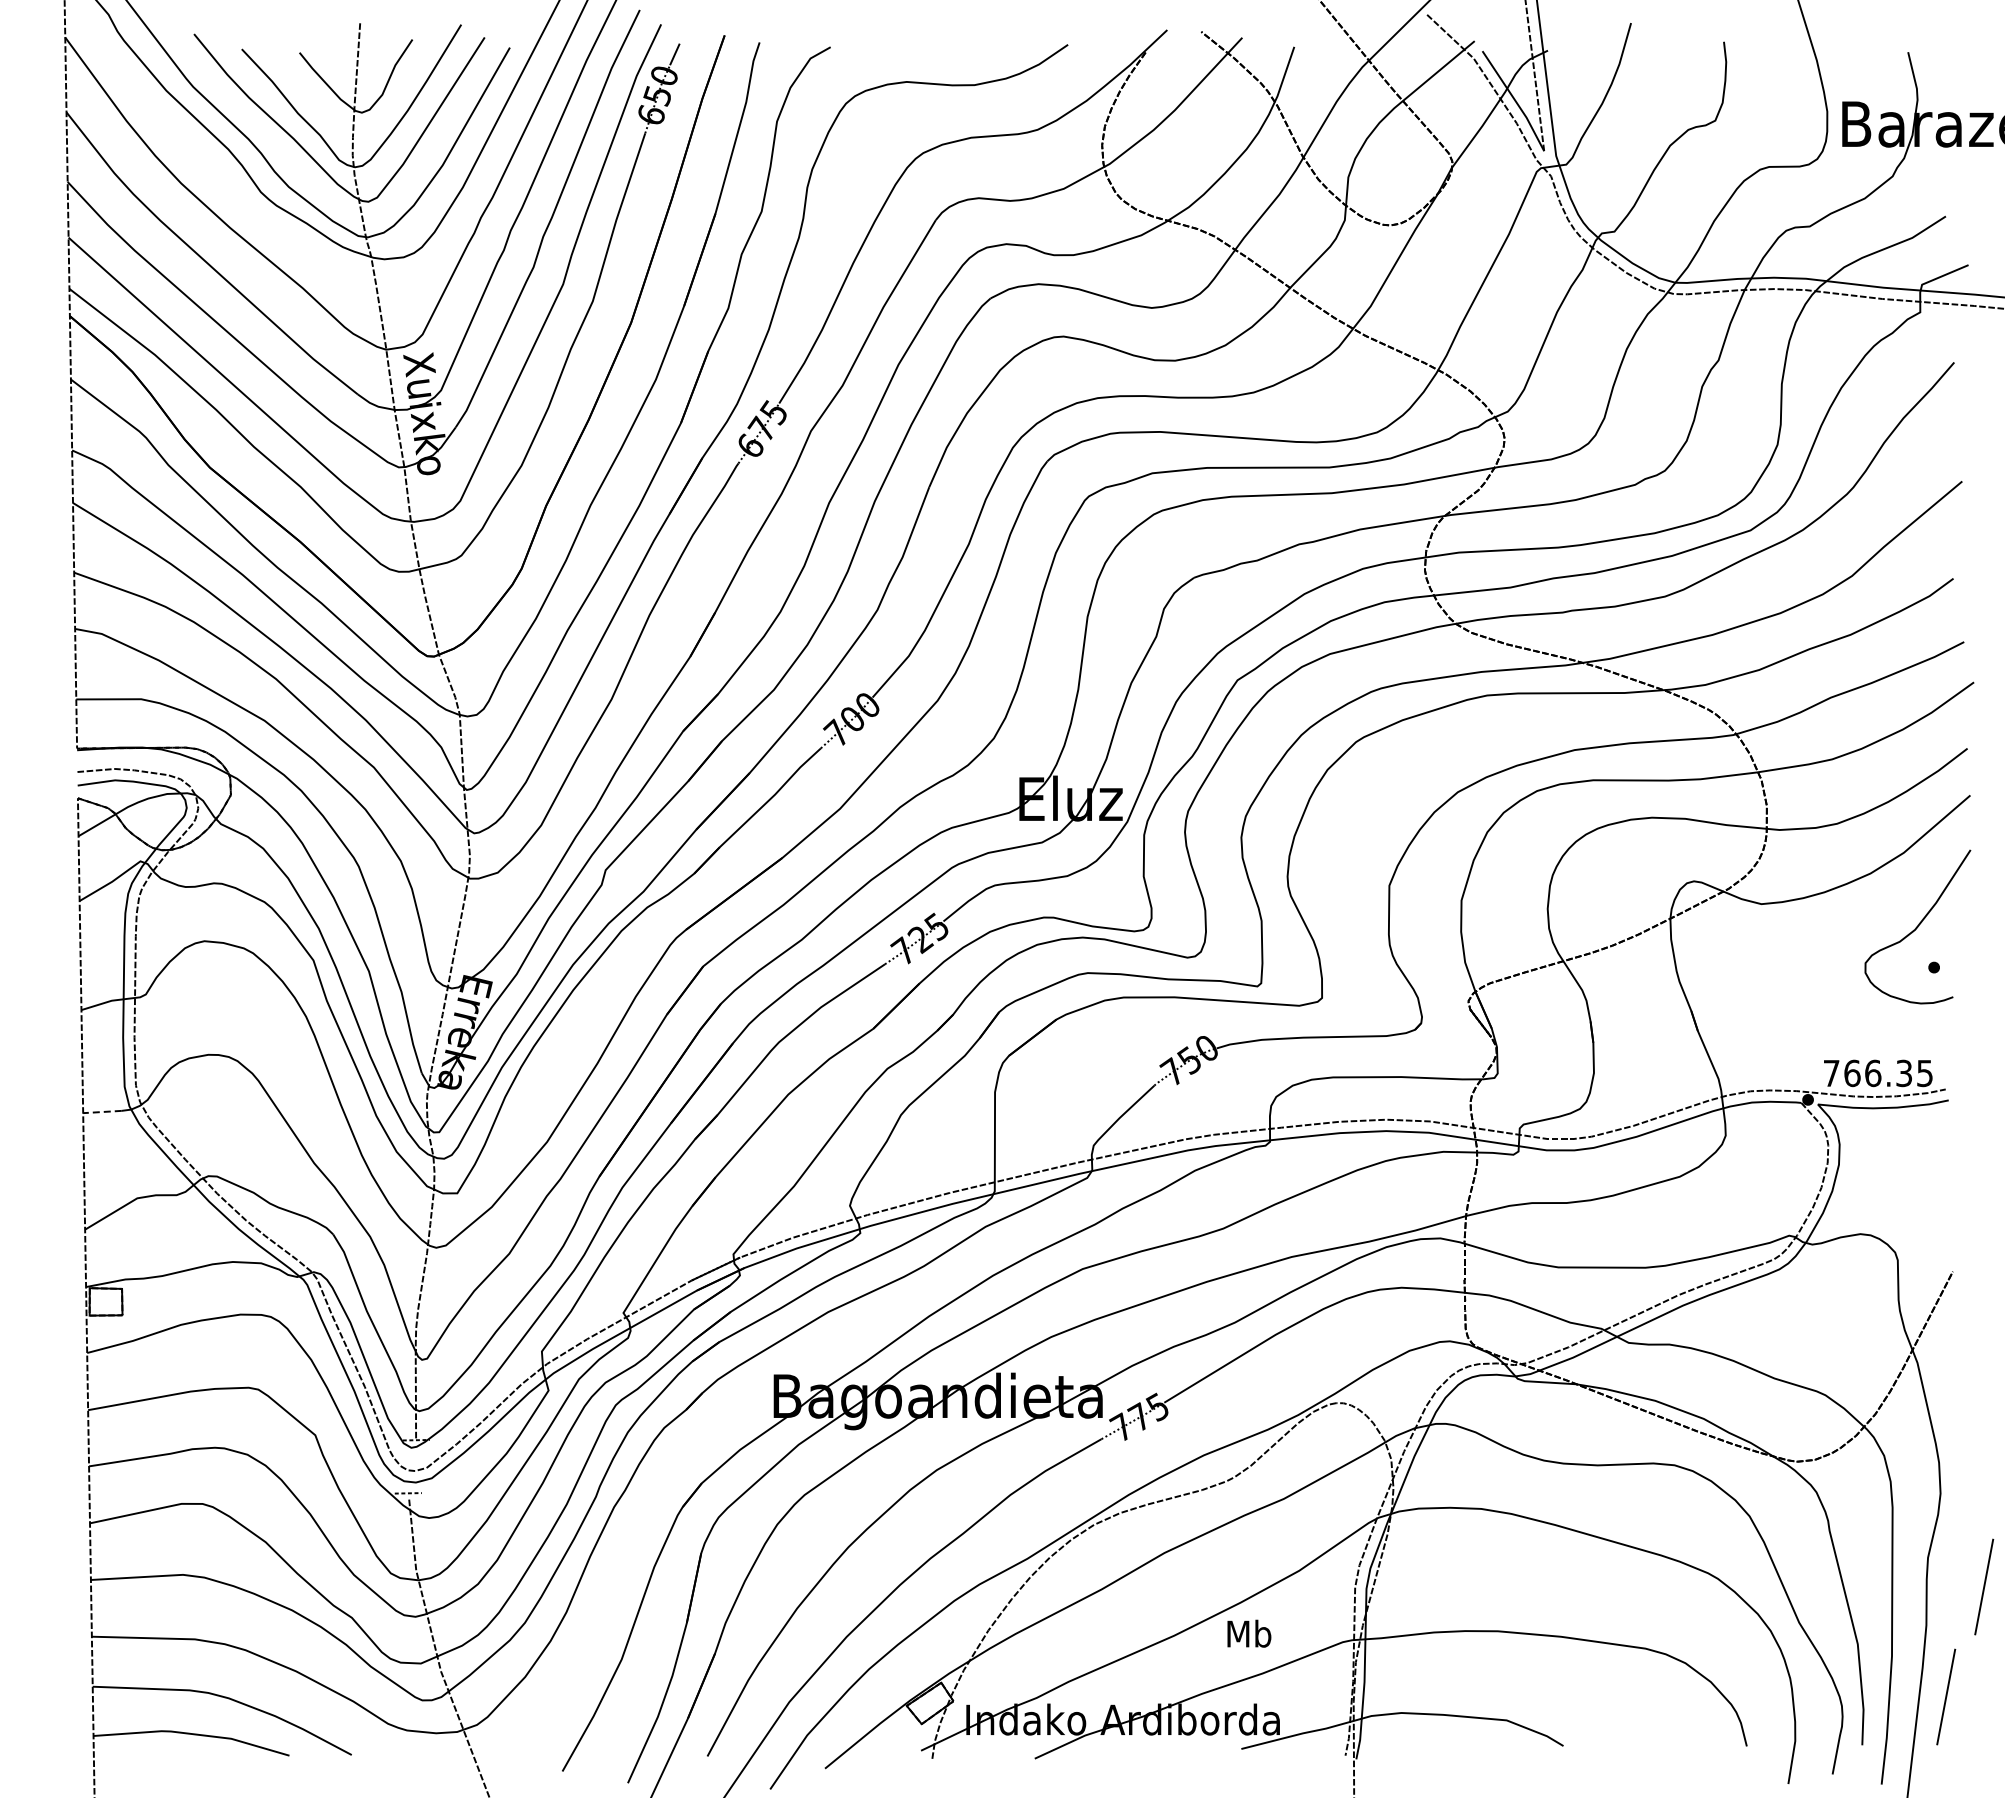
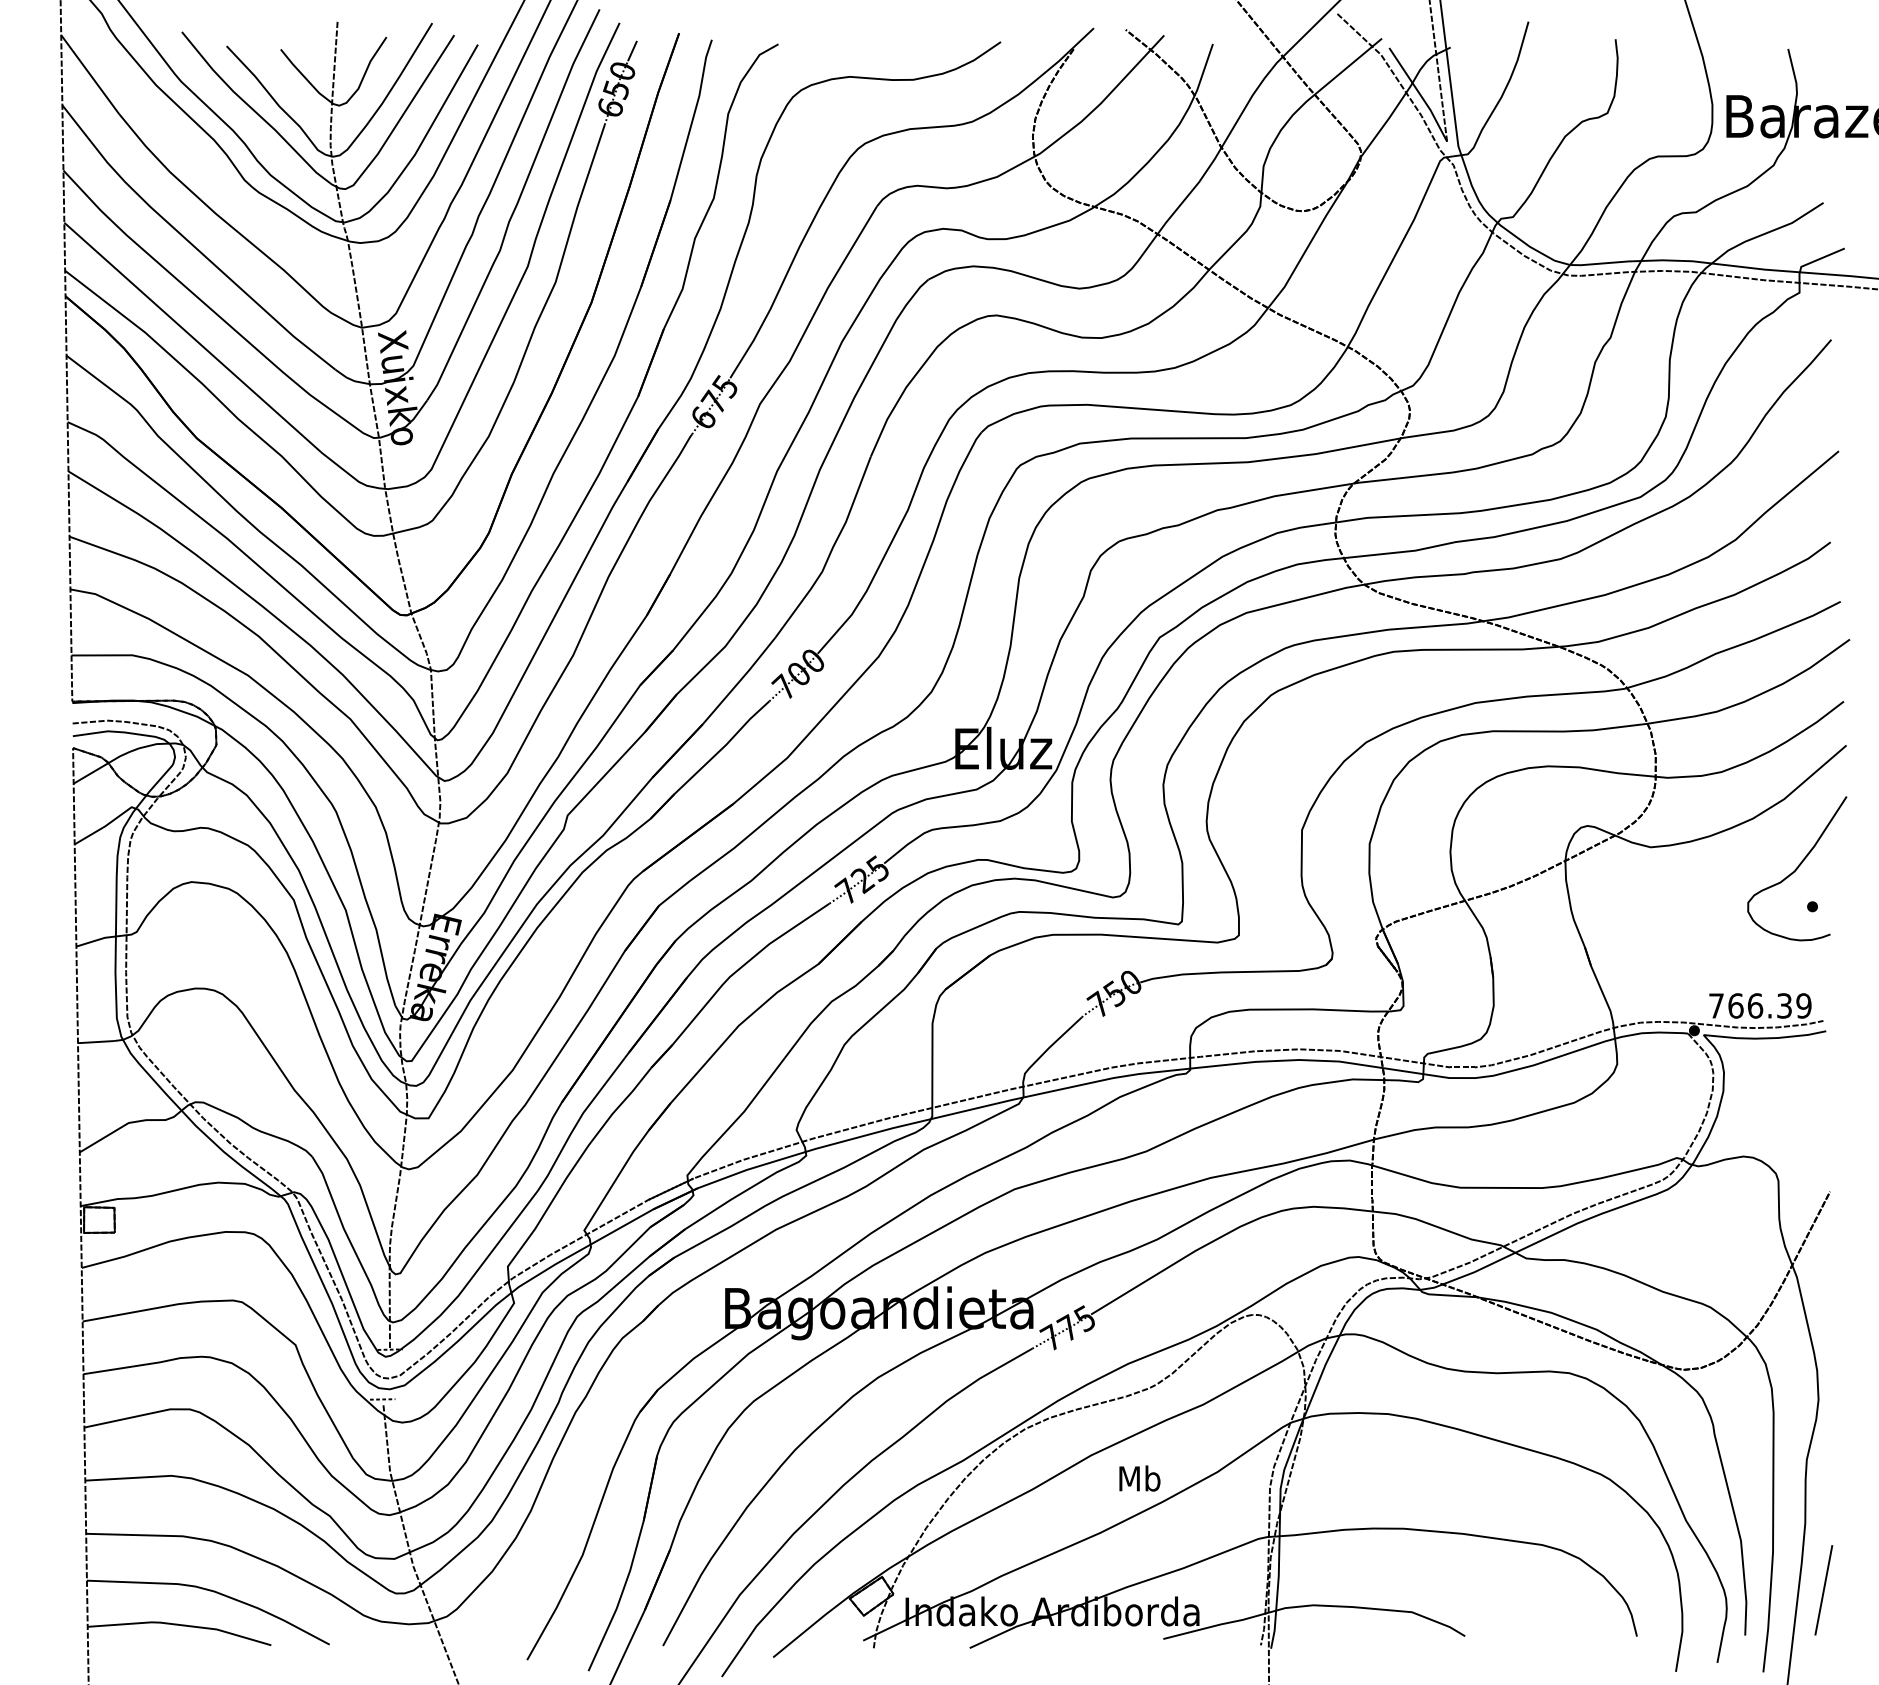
text: (1924, 1072) -> (1803, 1005), 766.35 -> 766.39
line: (101, 1112) -> (95, 1042), dashed -> solid
line: (1984, 1586) -> (1859, 1486), removed
text: (1249, 1633) -> (1140, 1478), moved

